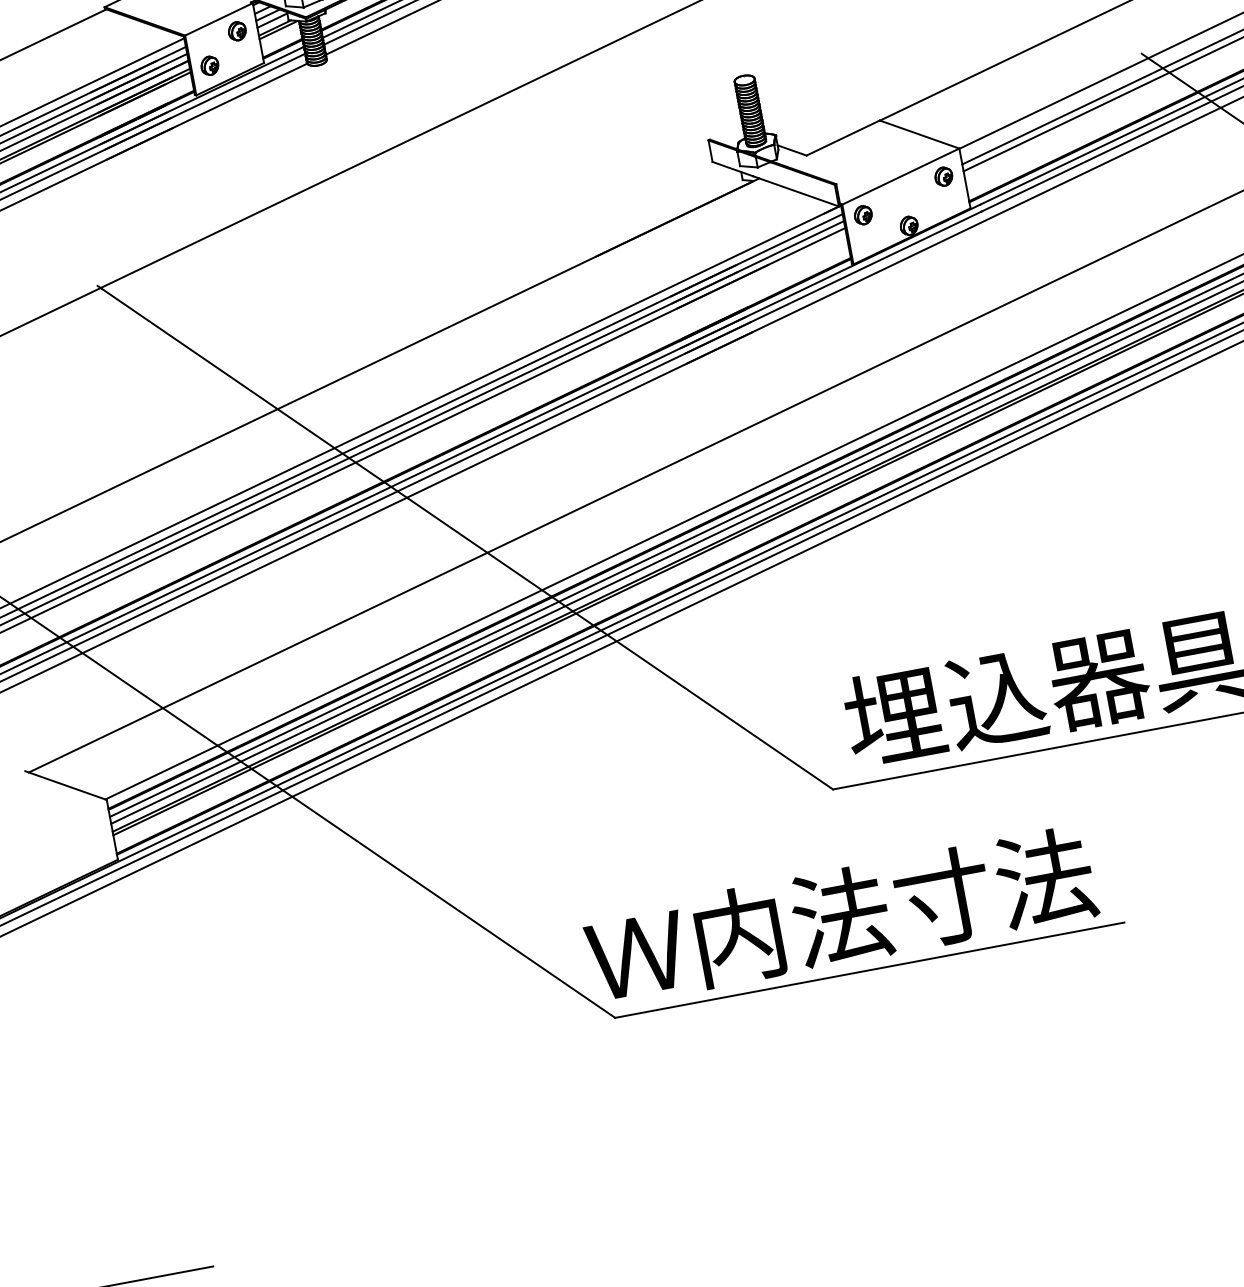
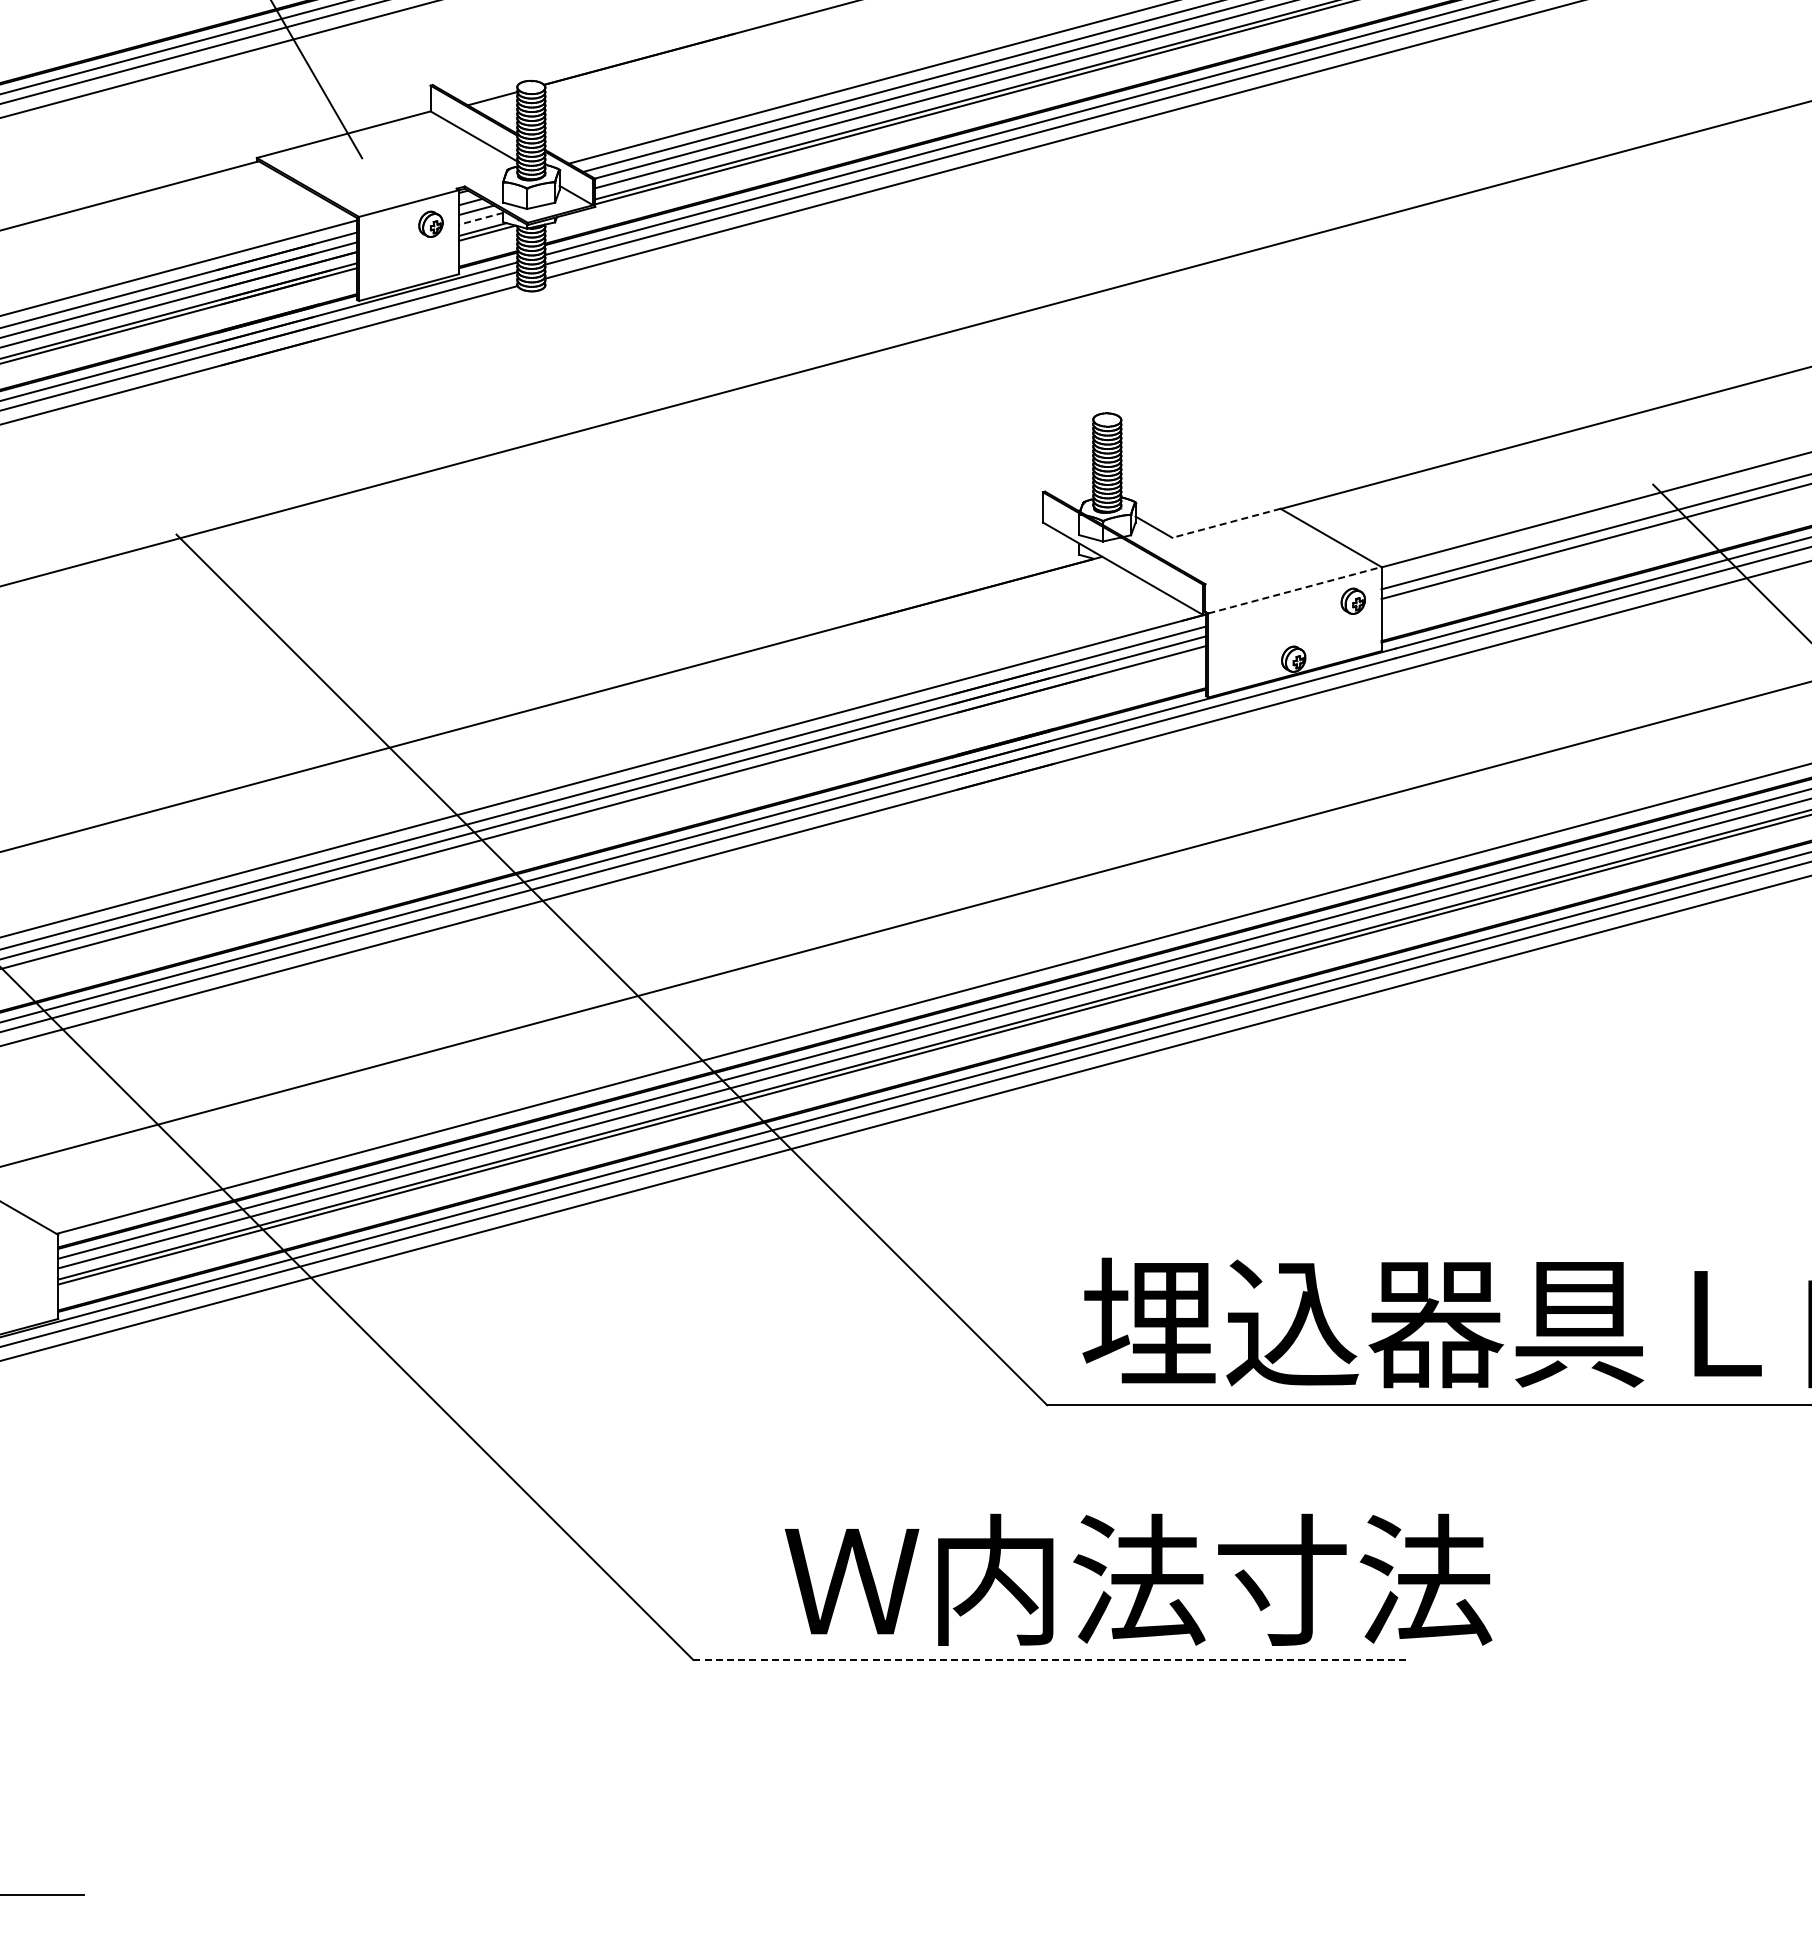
line: (272, 20) -> (481, 218), solid -> dashed
part: (209, 65) -> (384, 263), removed
line: (842, 138) -> (1225, 523), solid -> dashed
line: (900, 176) -> (1294, 590), solid -> dashed
part: (862, 214) -> (1233, 632), removed
text: (840, 916) -> (1138, 1579), moved
line: (870, 969) -> (1051, 1659), solid -> dashed

